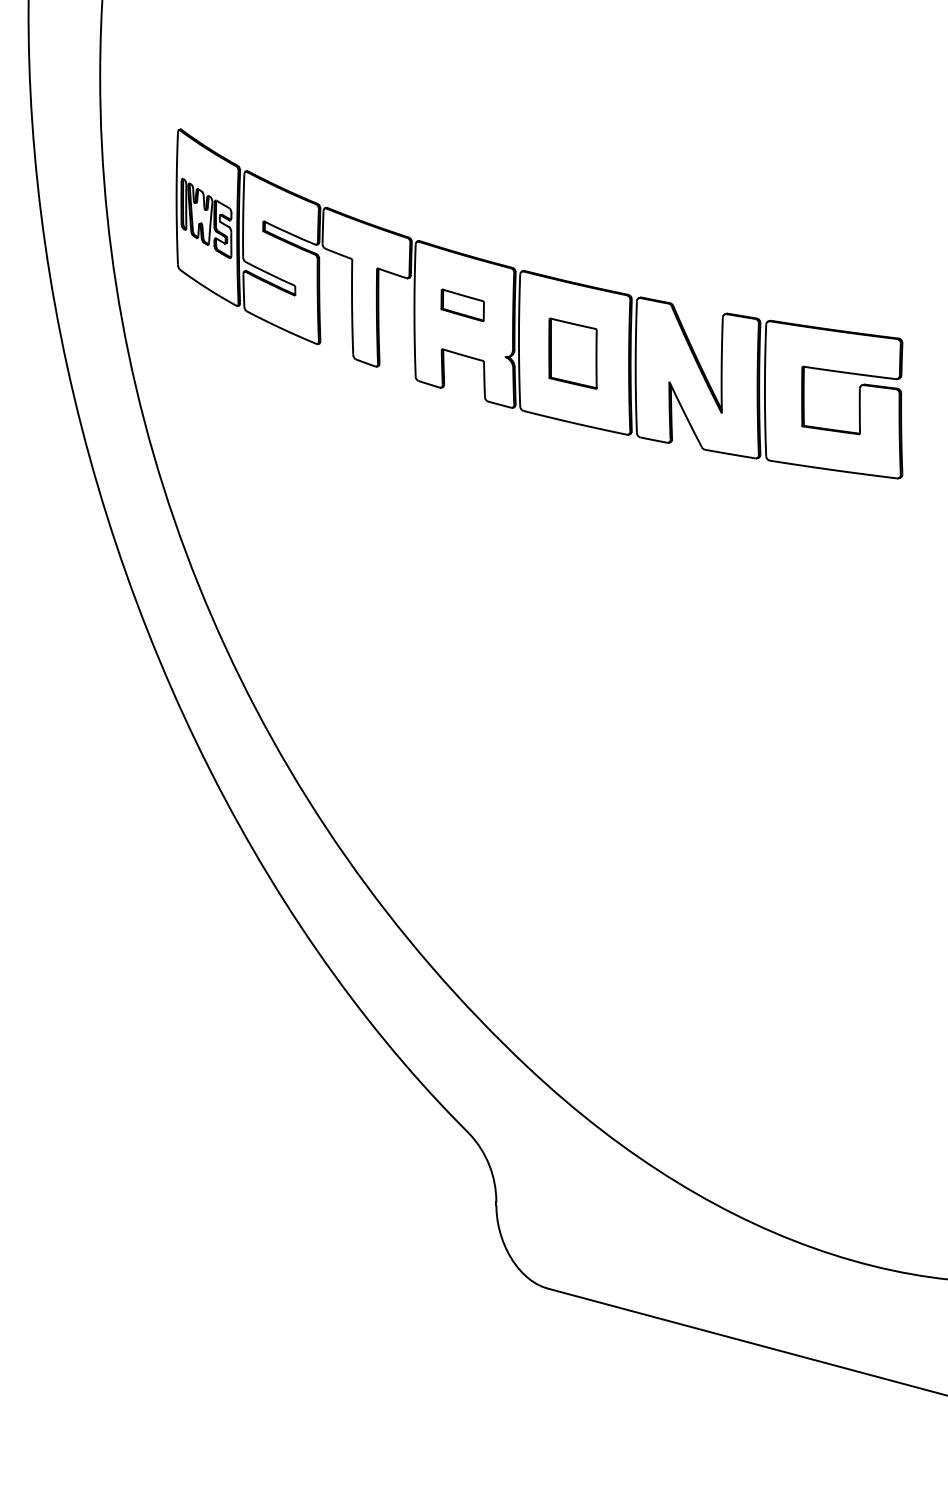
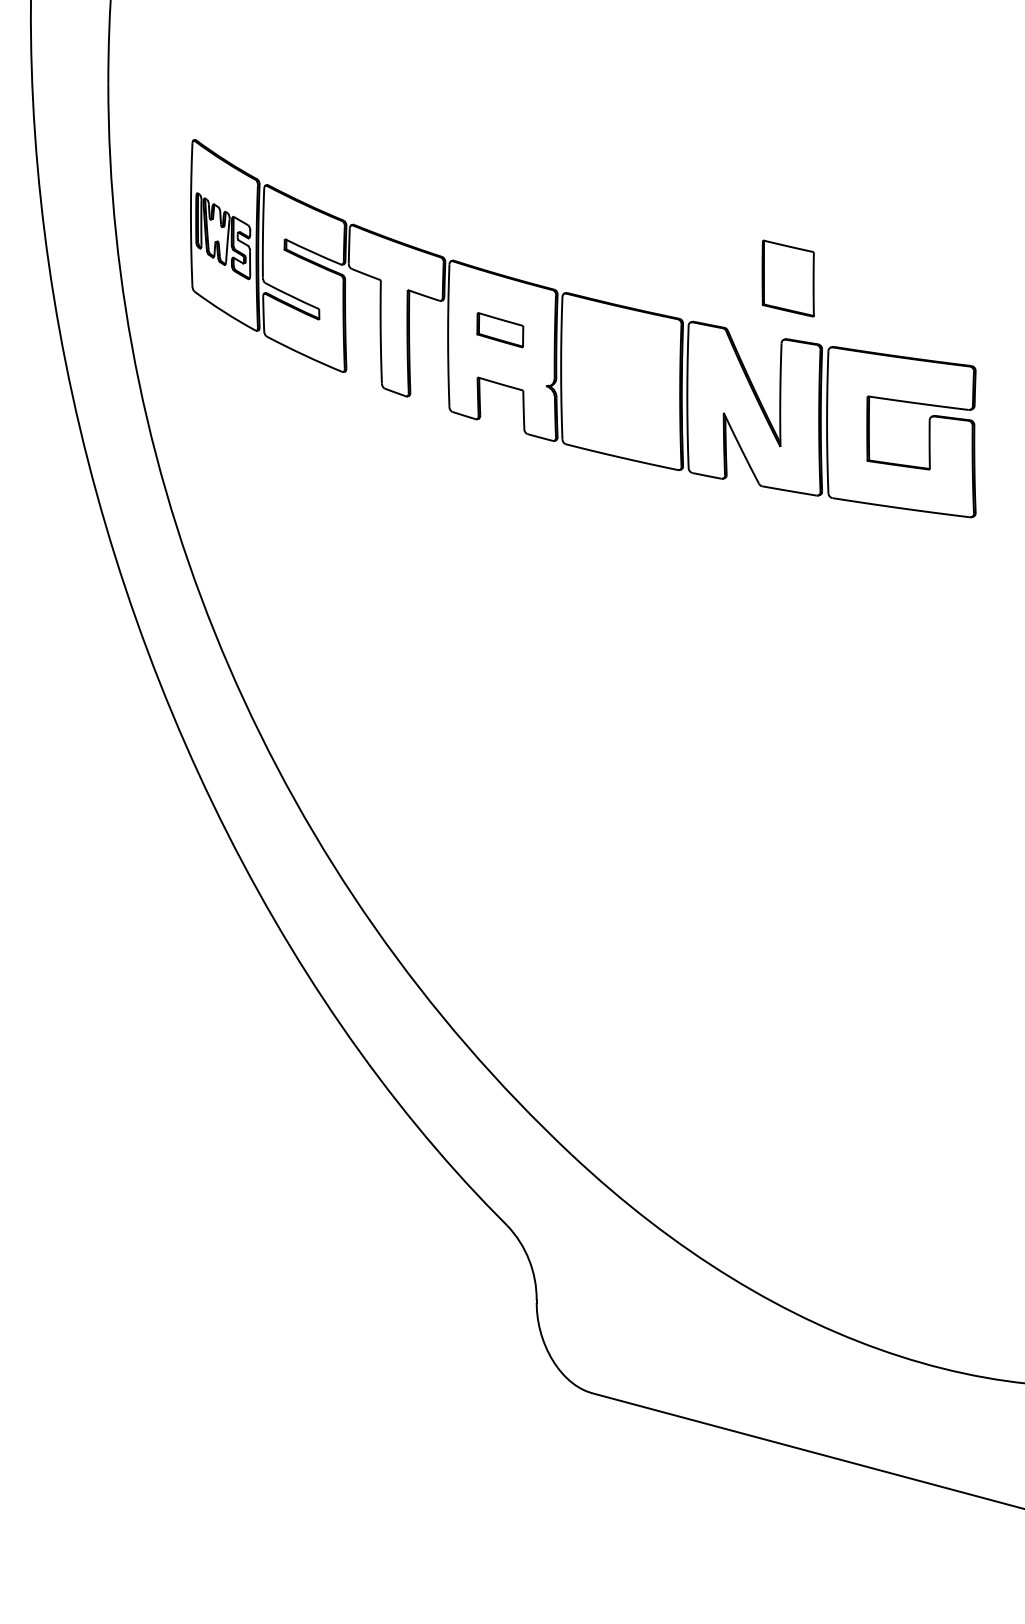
part: (572, 353) -> (787, 278), moved

